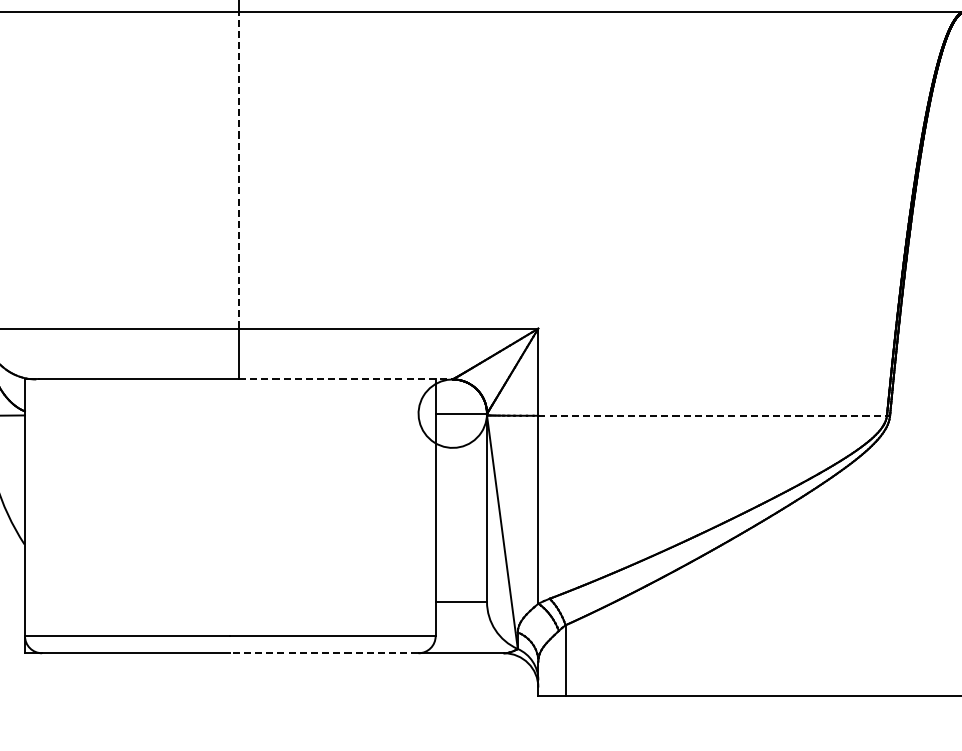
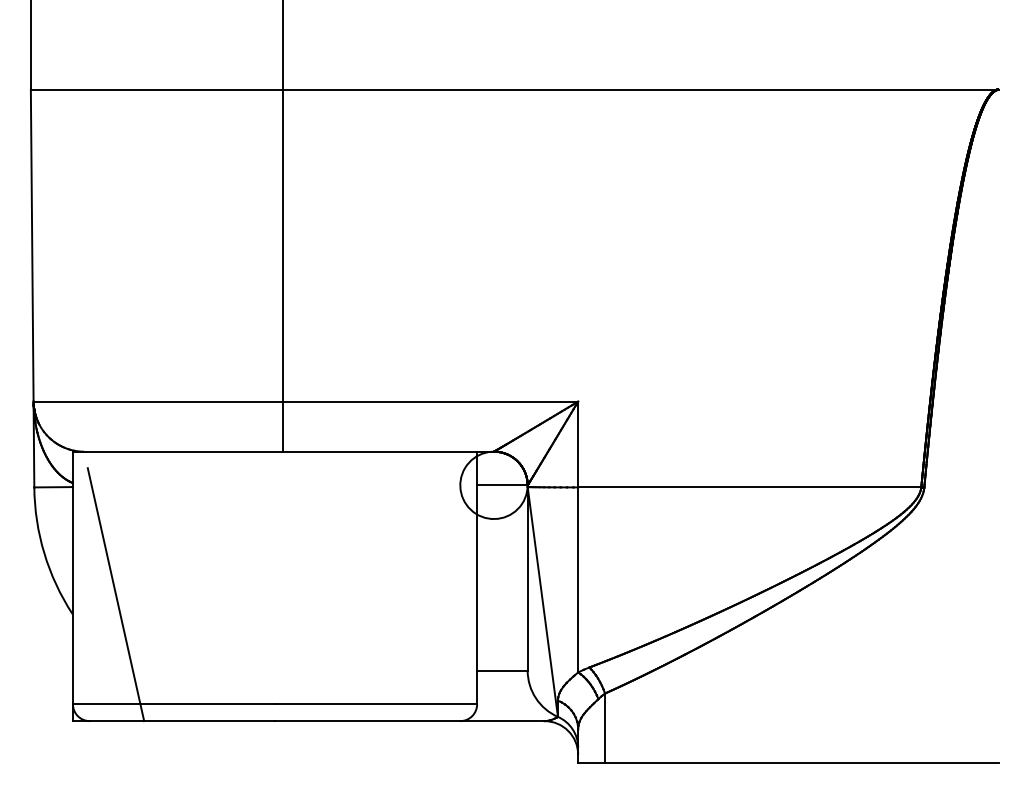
line: (238, 169) -> (283, 245), dashed -> solid
line: (346, 379) -> (389, 451), dashed -> solid
line: (712, 415) -> (749, 487), dashed -> solid
line: (68, 524) -> (115, 594), added
line: (324, 653) -> (367, 721), dashed -> solid

